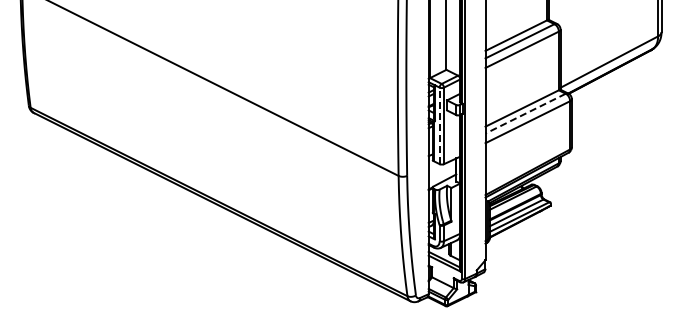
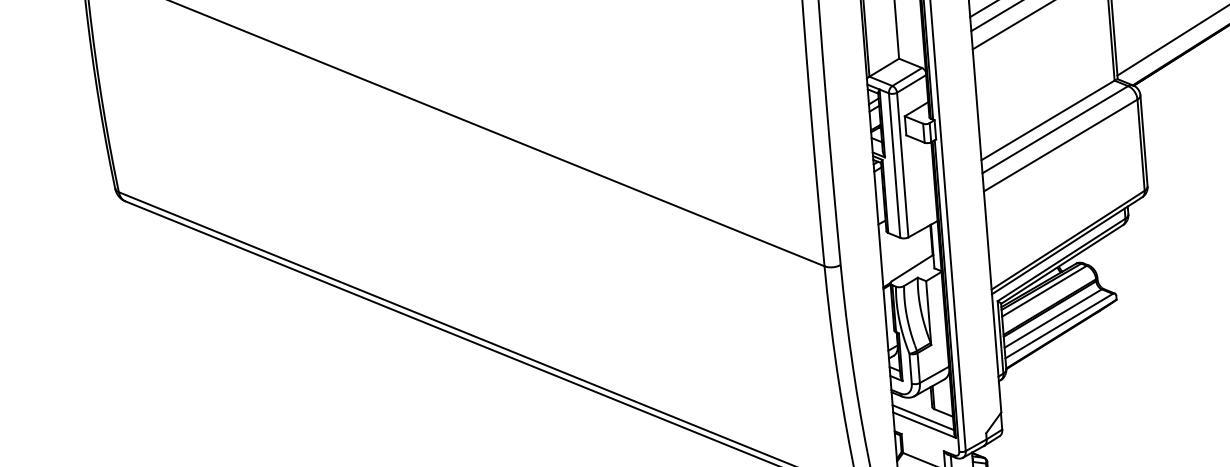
line: (525, 113) -> (1055, 129), dashed -> solid
line: (439, 125) -> (894, 164), dashed -> solid

